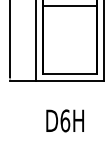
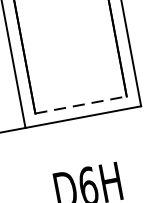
line: (69, 73) -> (80, 104), solid -> dashed

